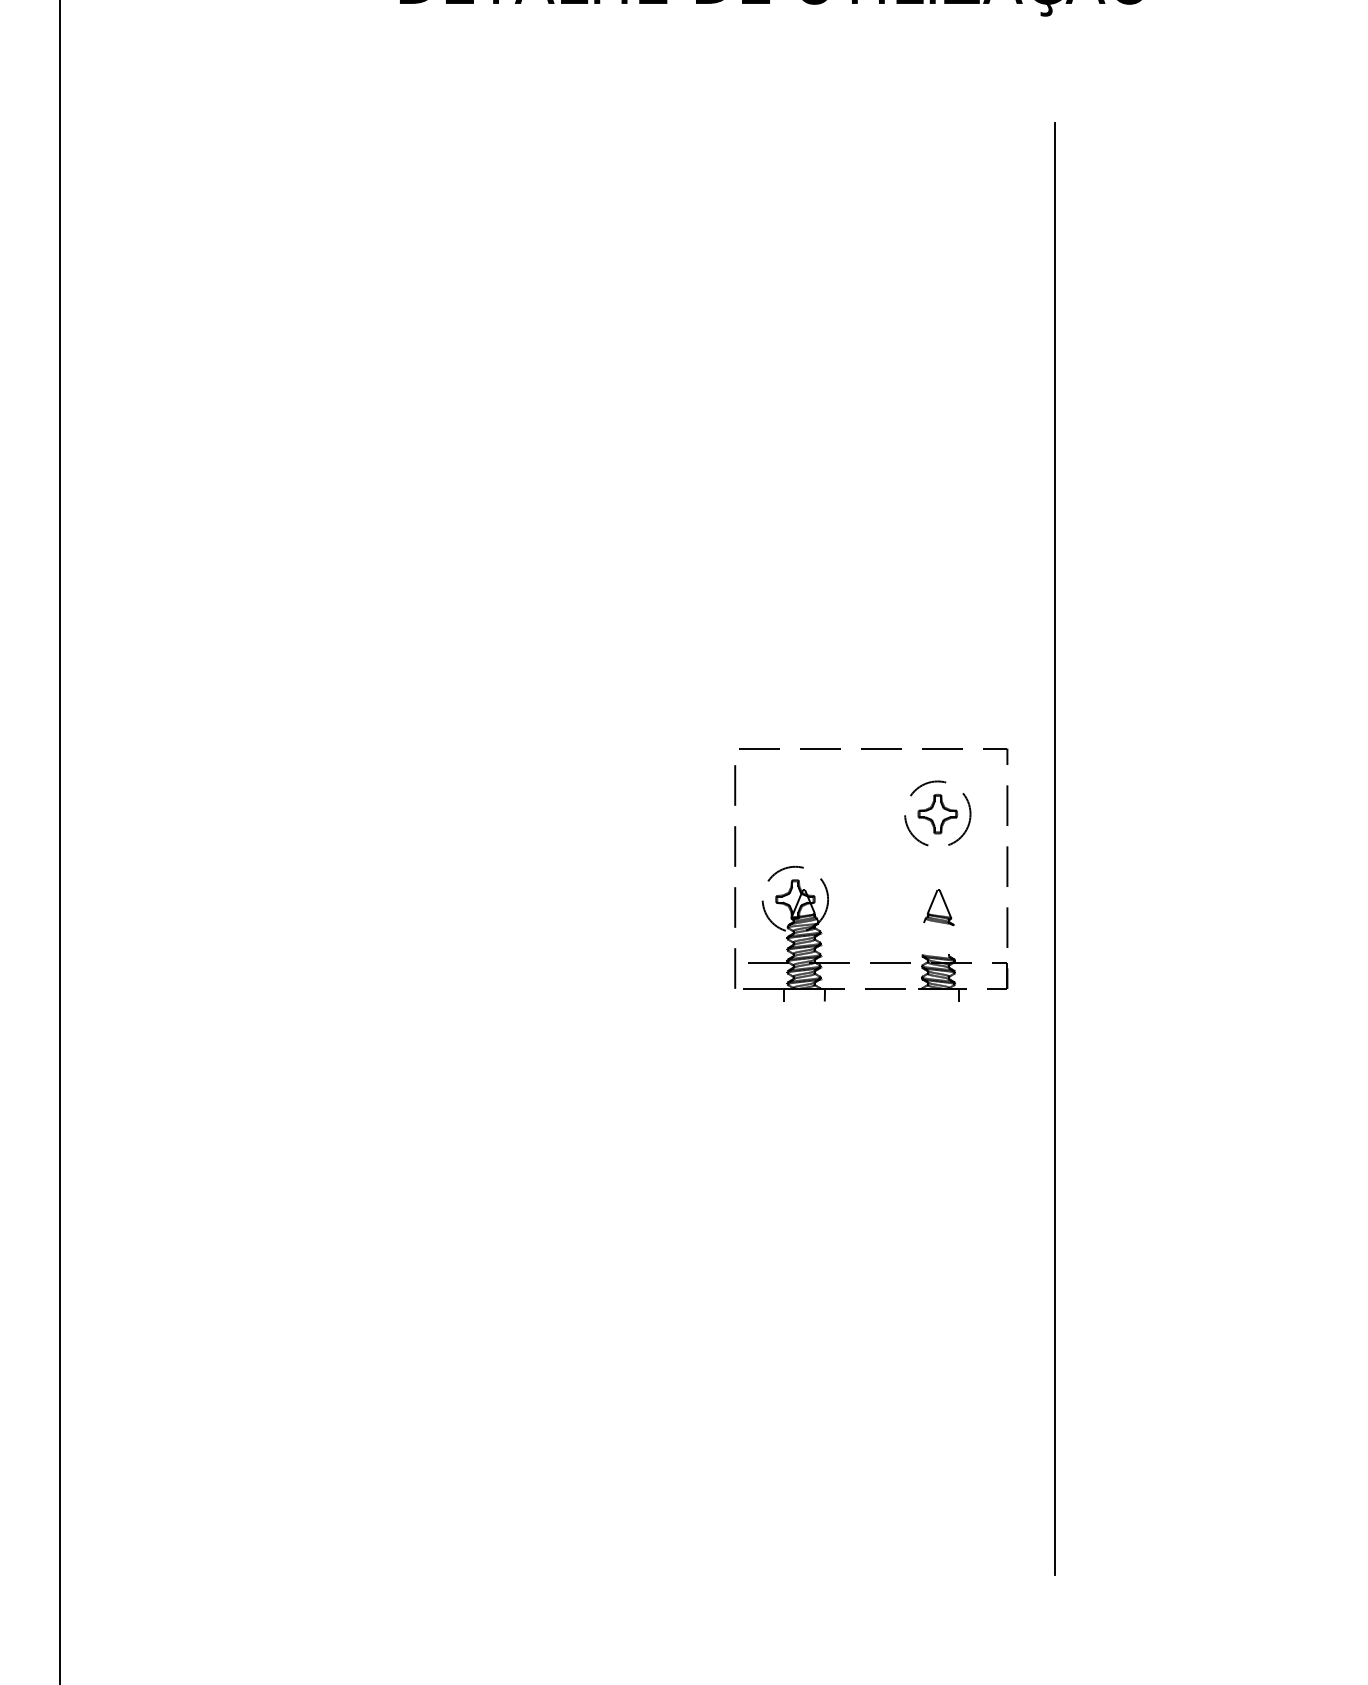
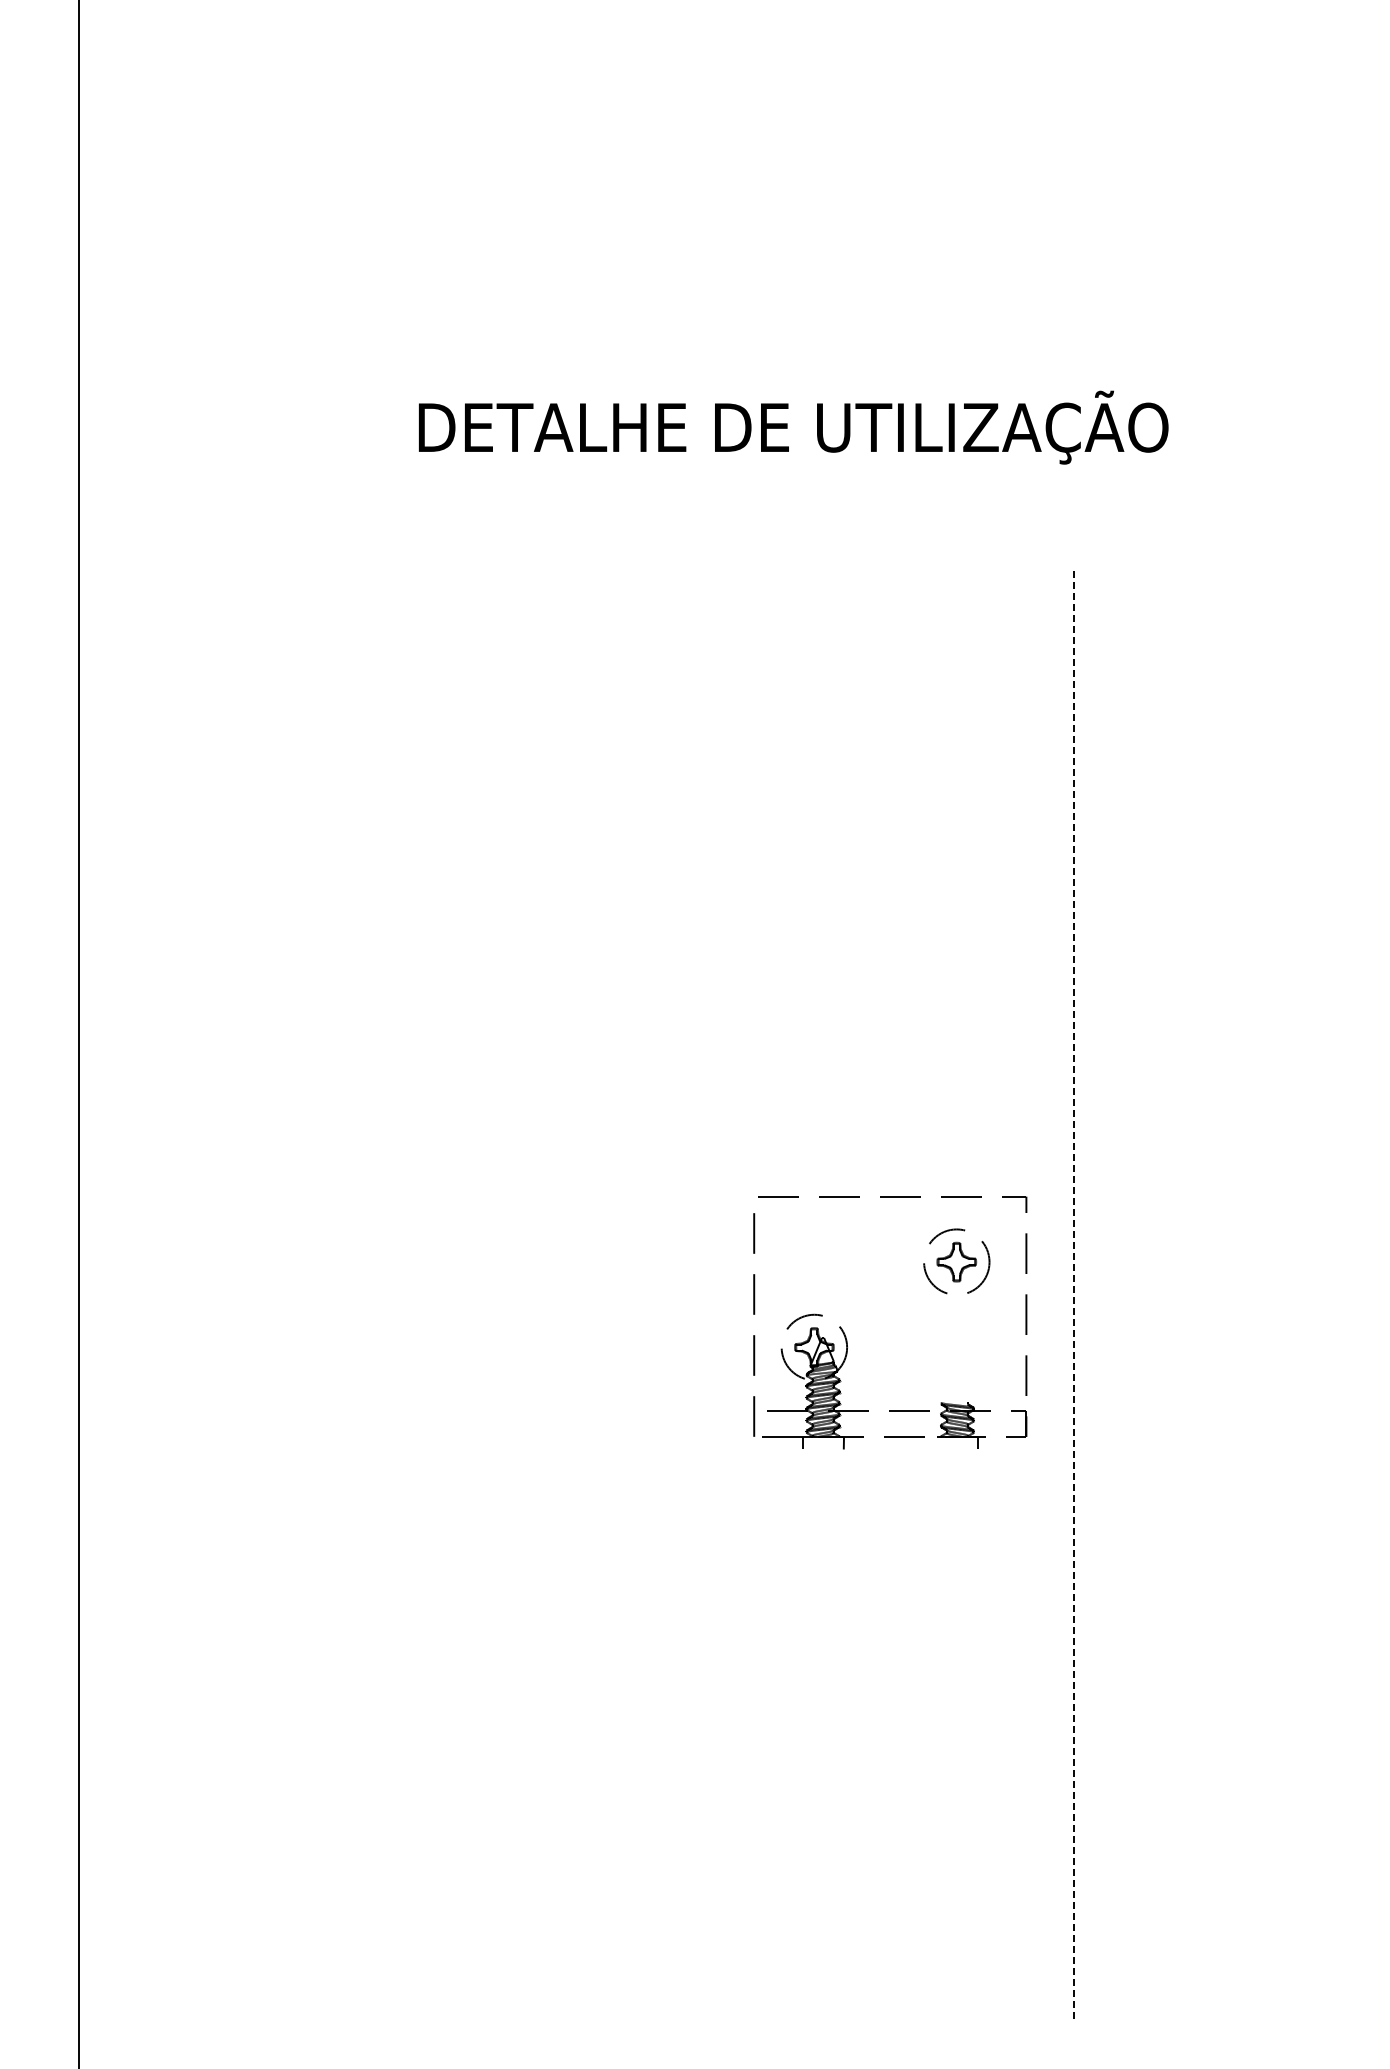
line: (1055, 848) -> (1074, 1296), solid -> dashed
part: (939, 908) -> (958, 1356), removed

